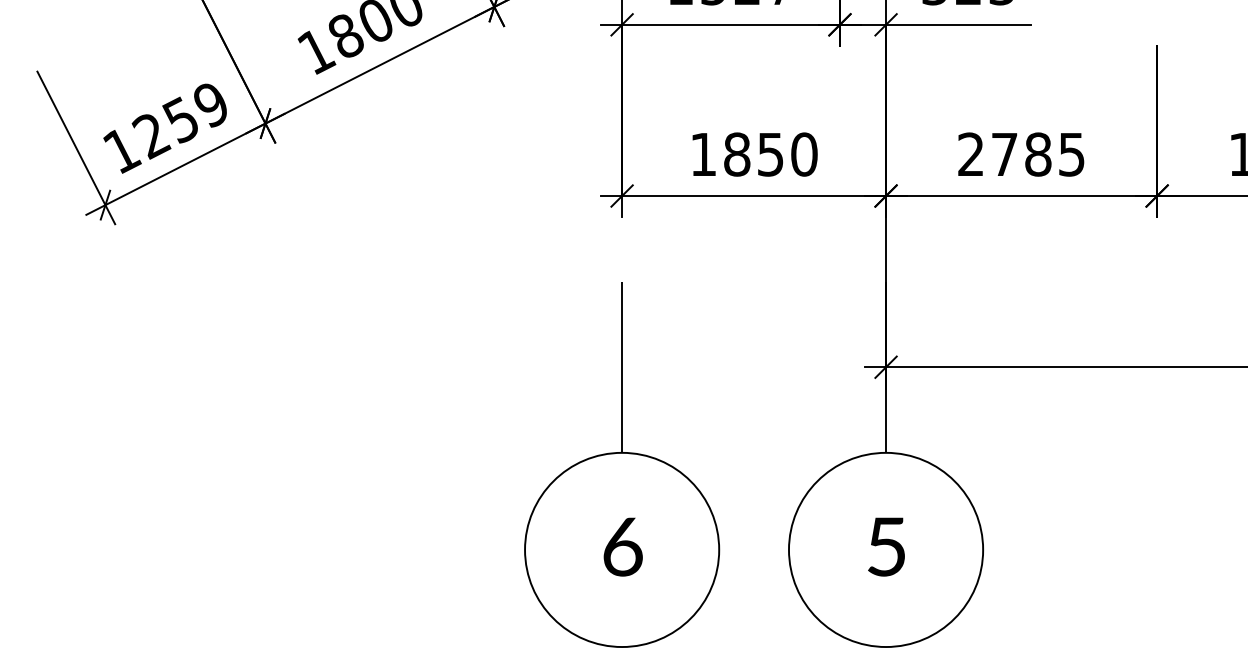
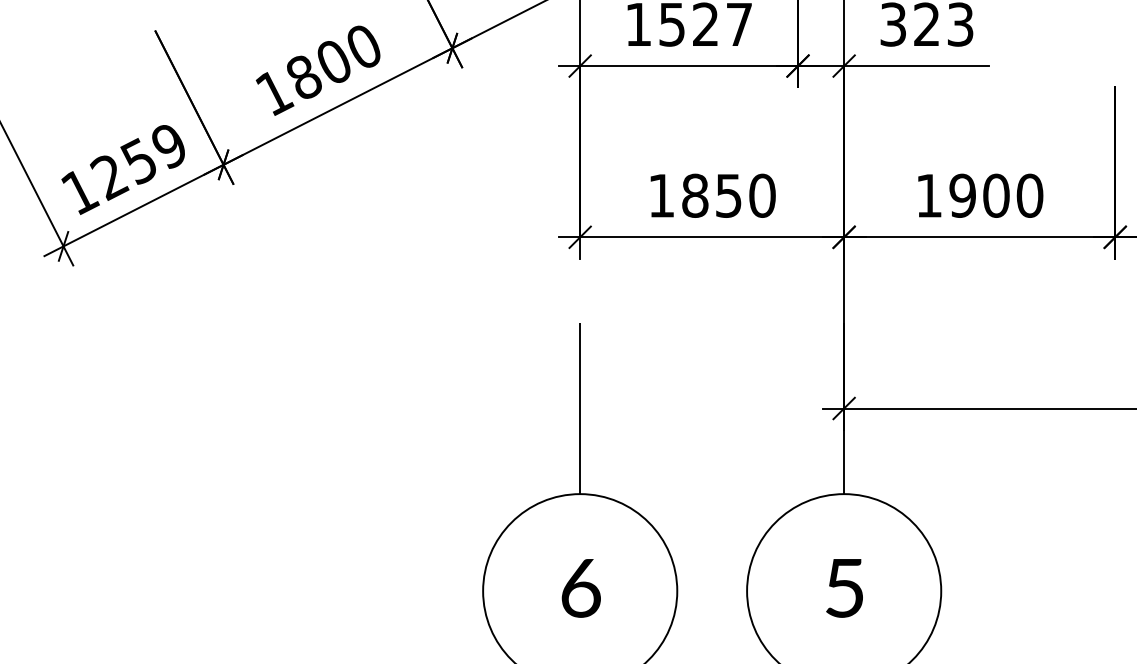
text: (1021, 154) -> (979, 195), 2785 -> 1900

